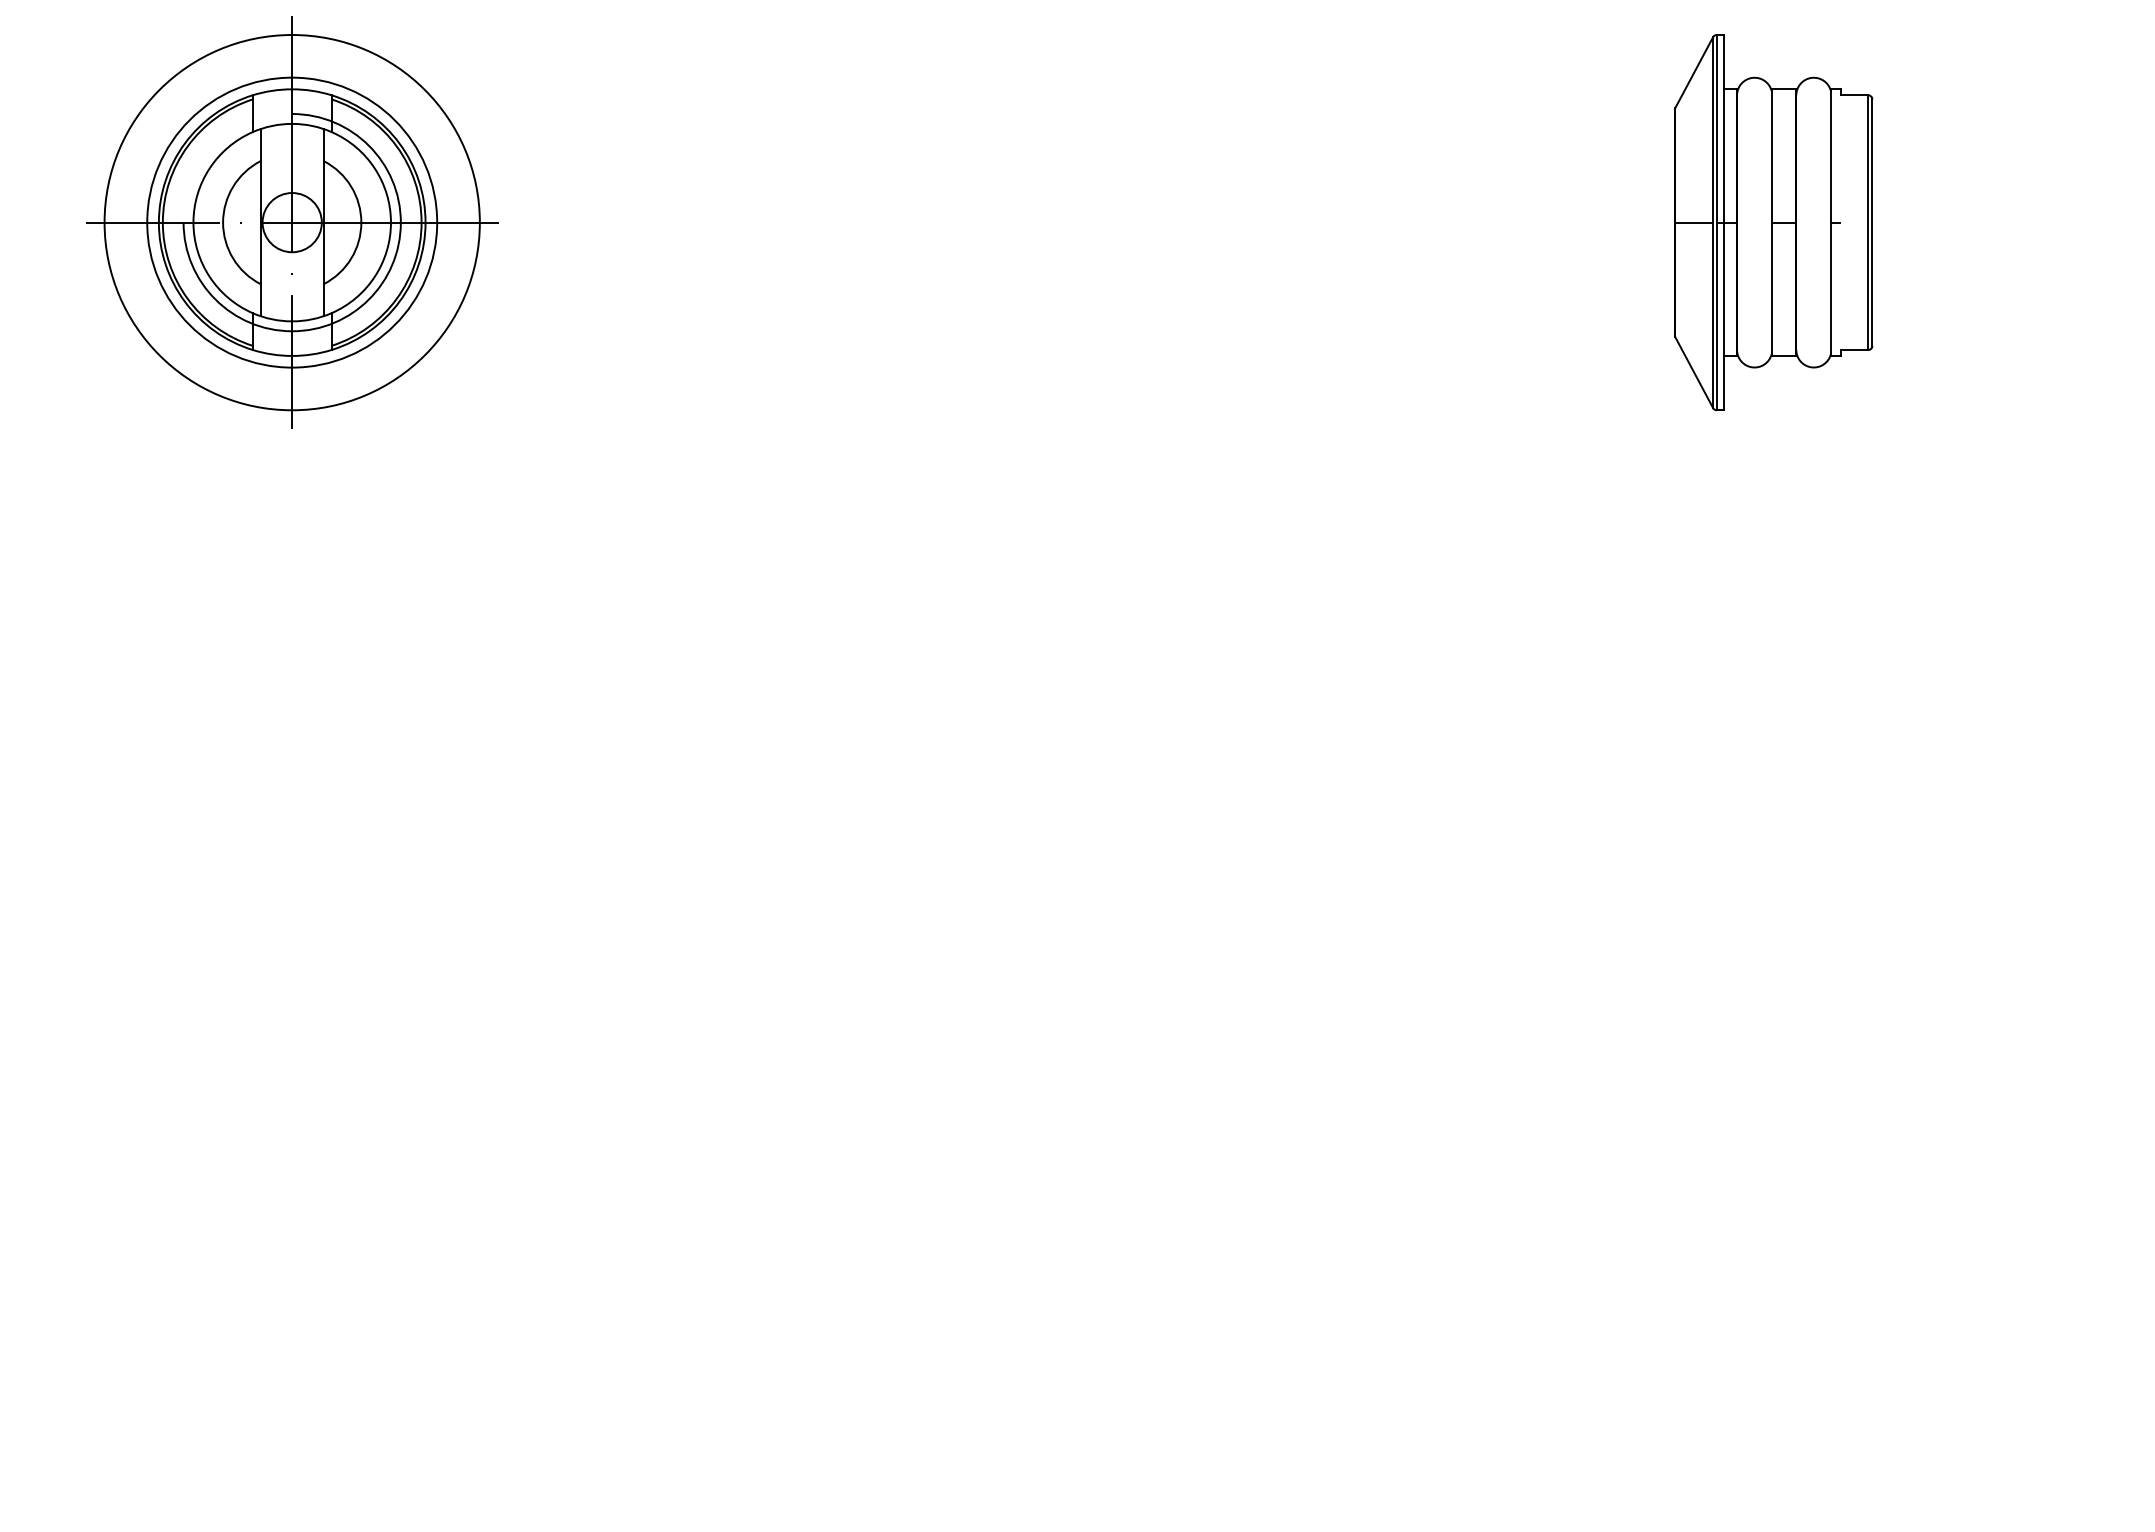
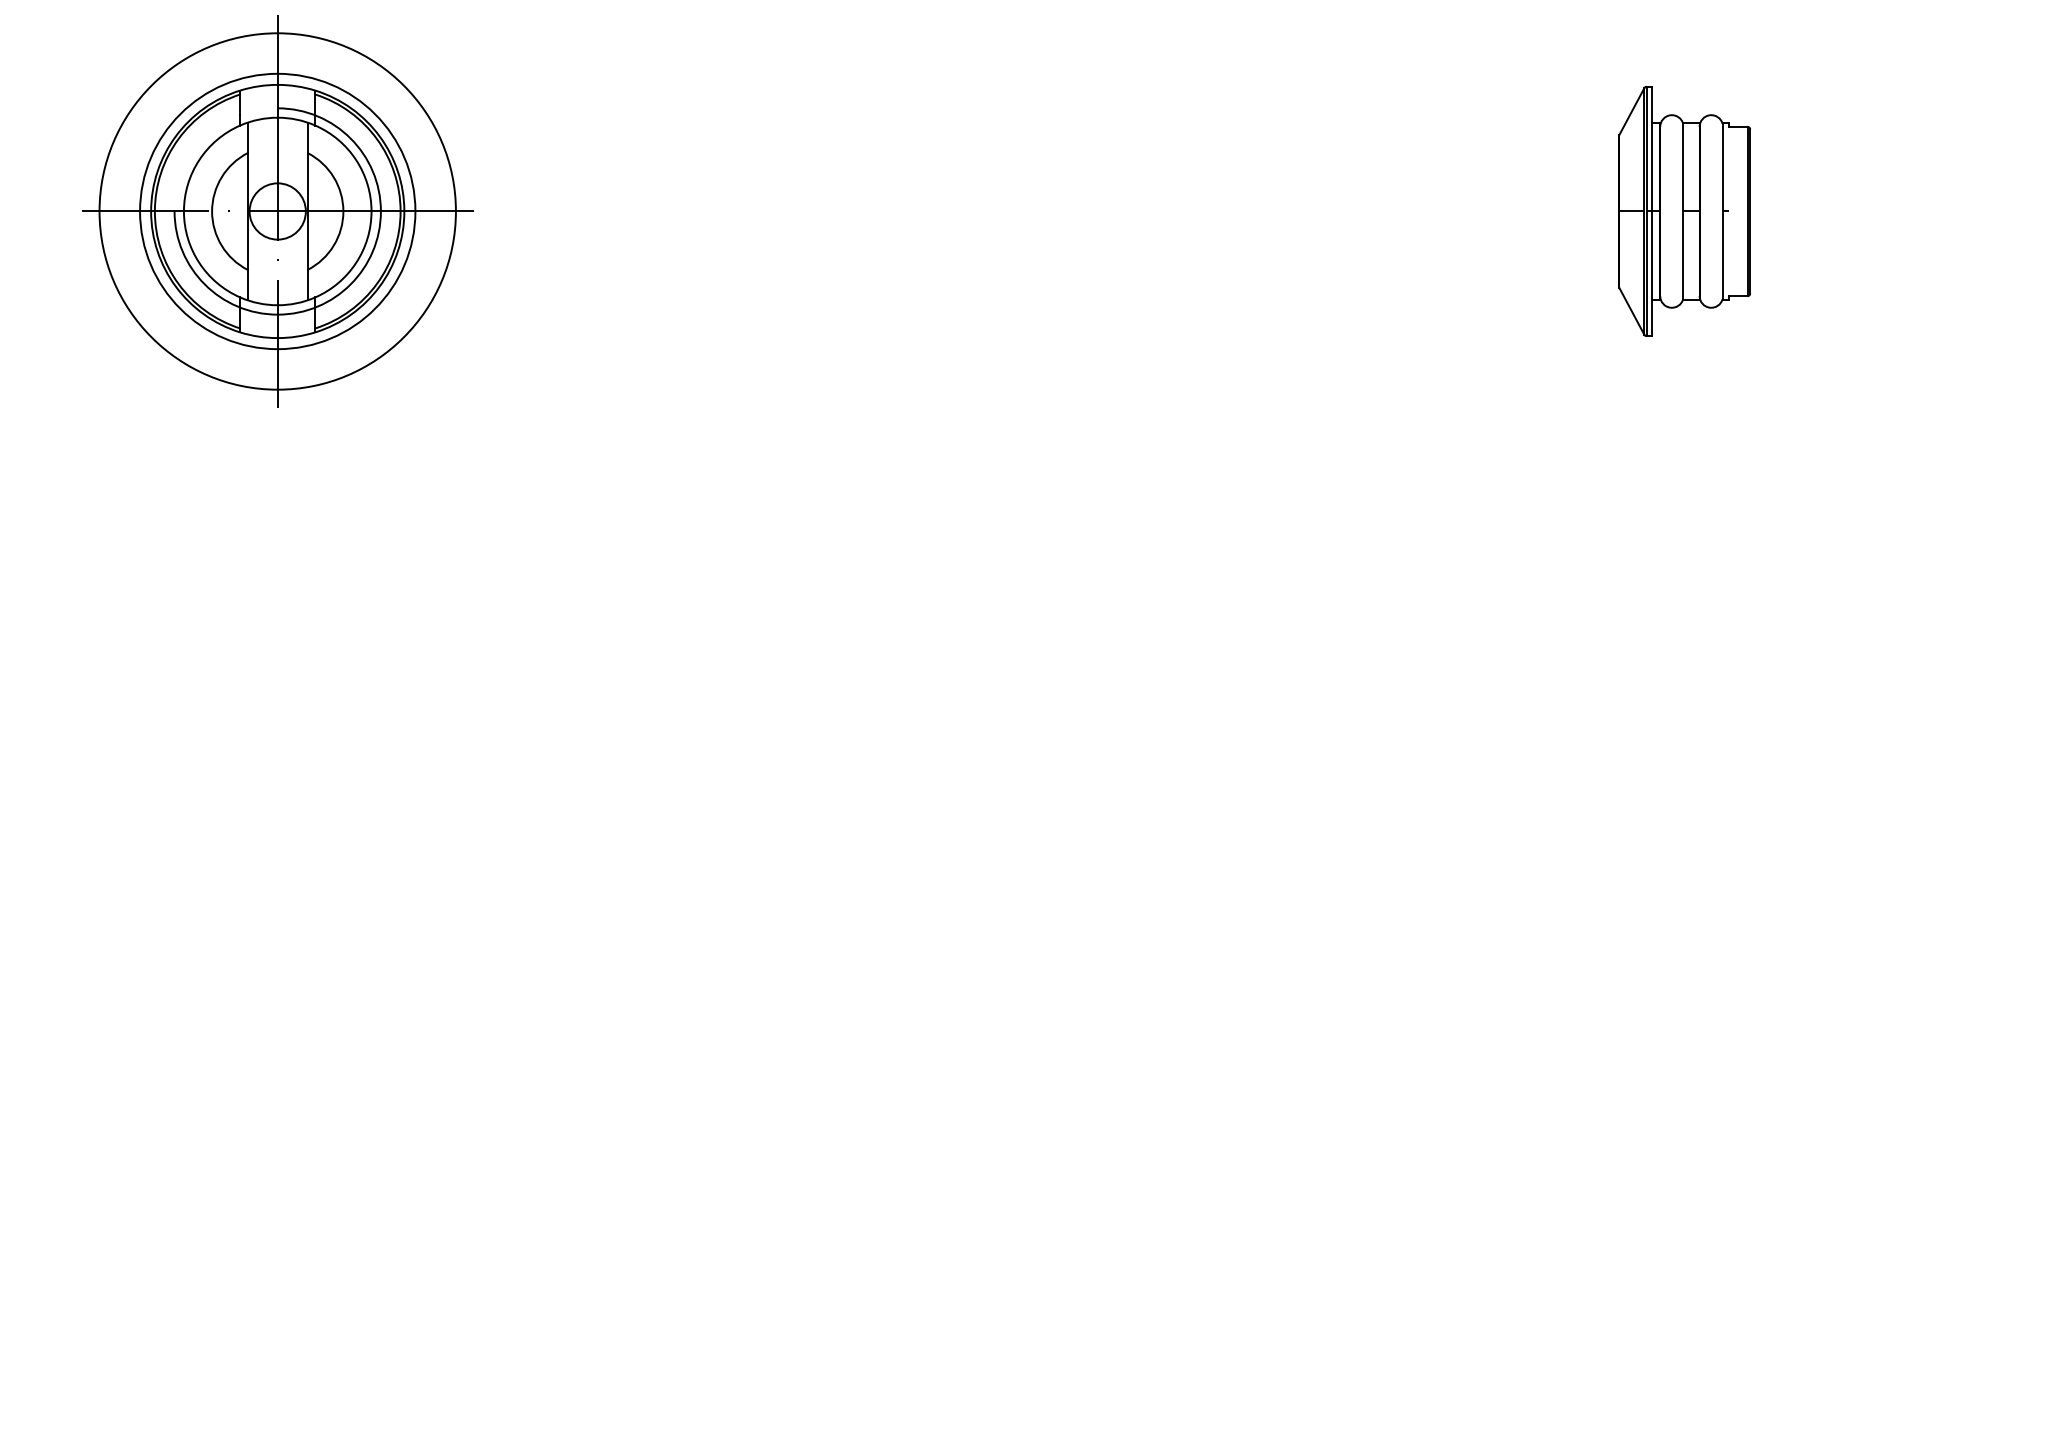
part: (1773, 222) -> (1684, 211), size x0.7

